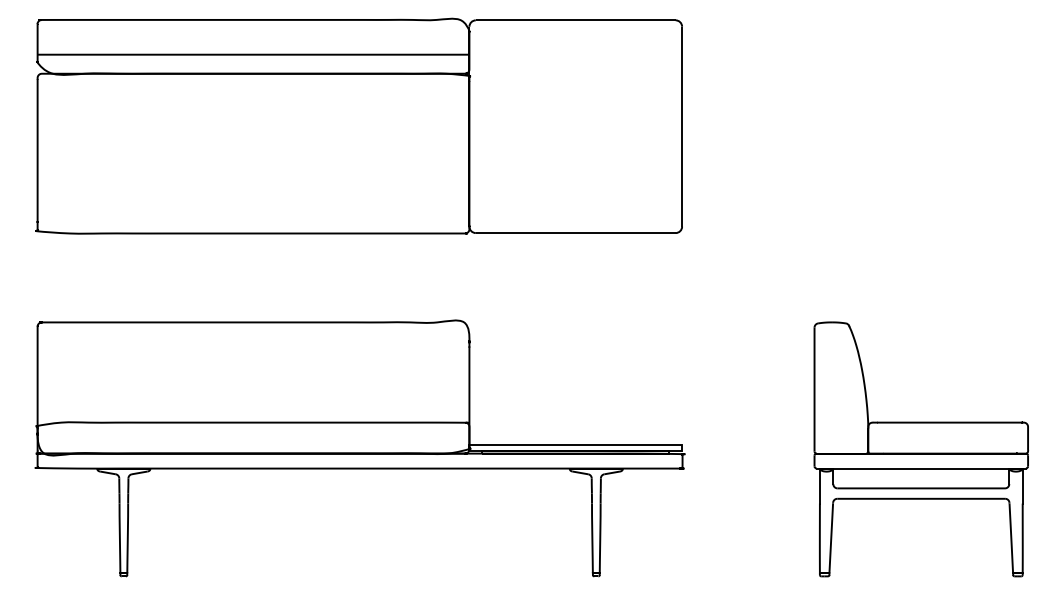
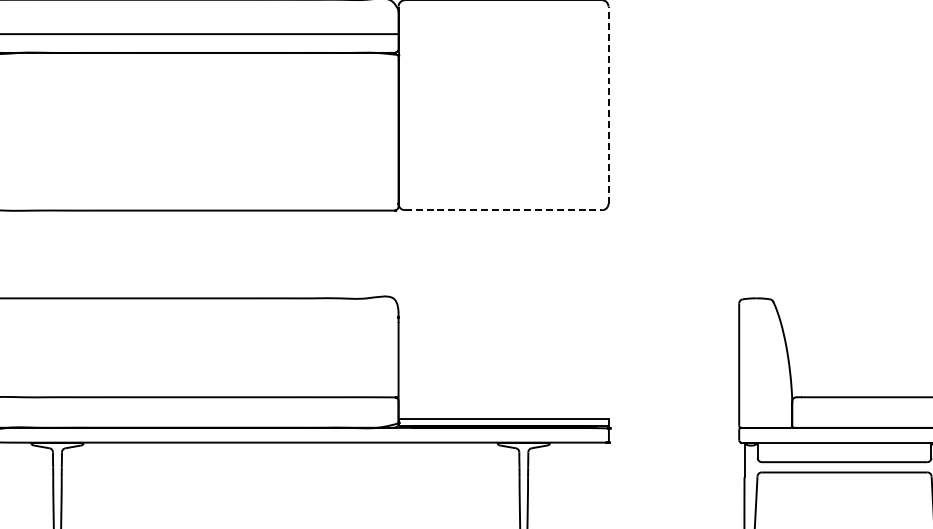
line: (682, 126) -> (608, 105), solid -> dashed
line: (575, 233) -> (503, 210), solid -> dashed

